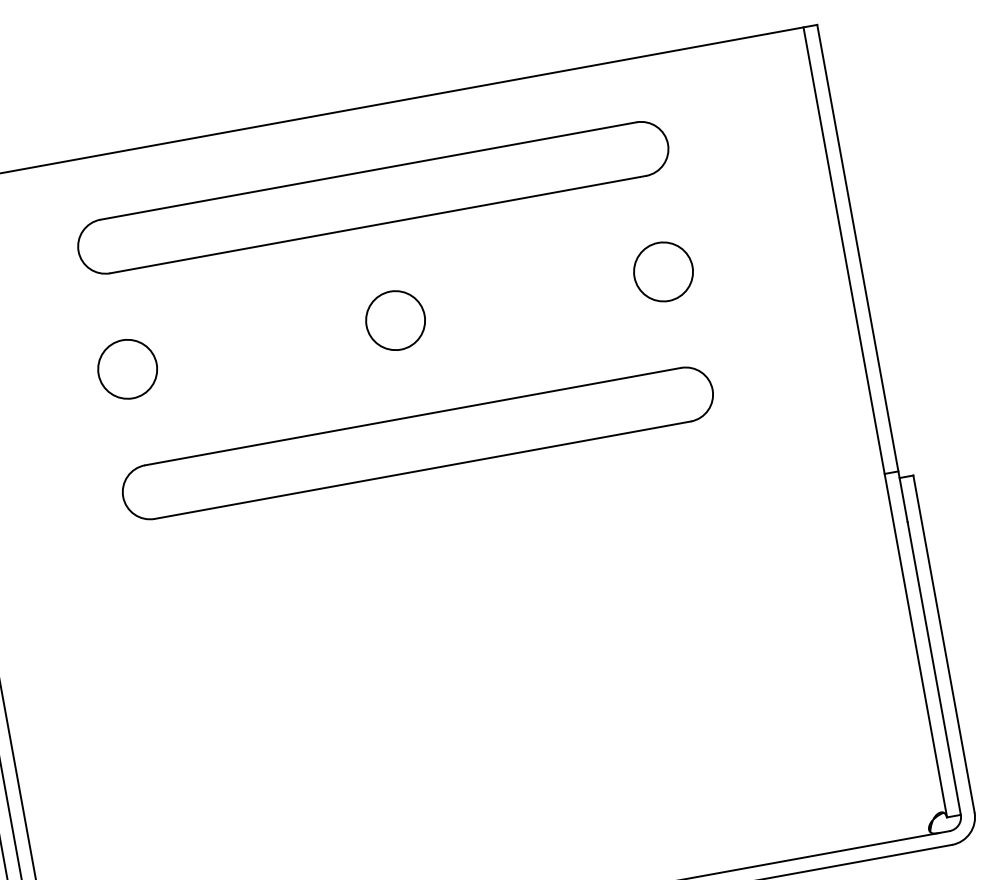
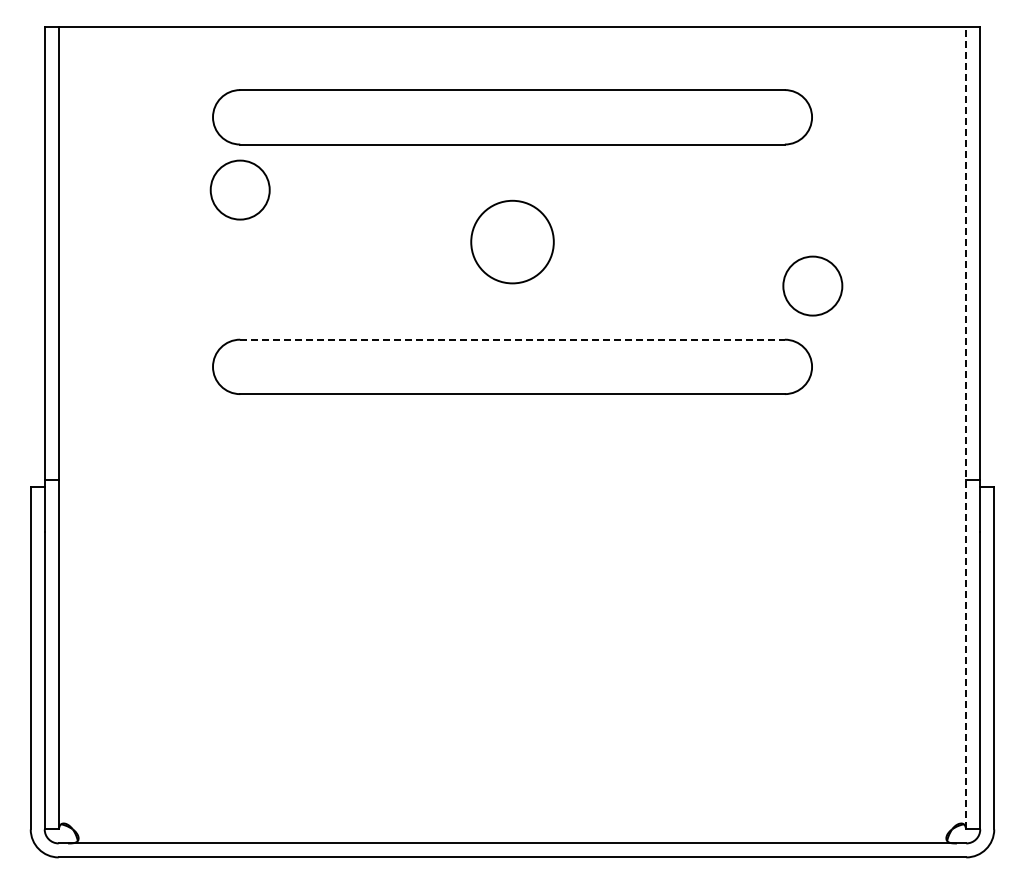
circle: (663, 271) -> (812, 285), moved
circle: (395, 320) -> (512, 241), size x1.4
circle: (126, 368) -> (239, 189), moved
line: (413, 416) -> (513, 339), solid -> dashed
line: (875, 421) -> (966, 427), solid -> dashed

